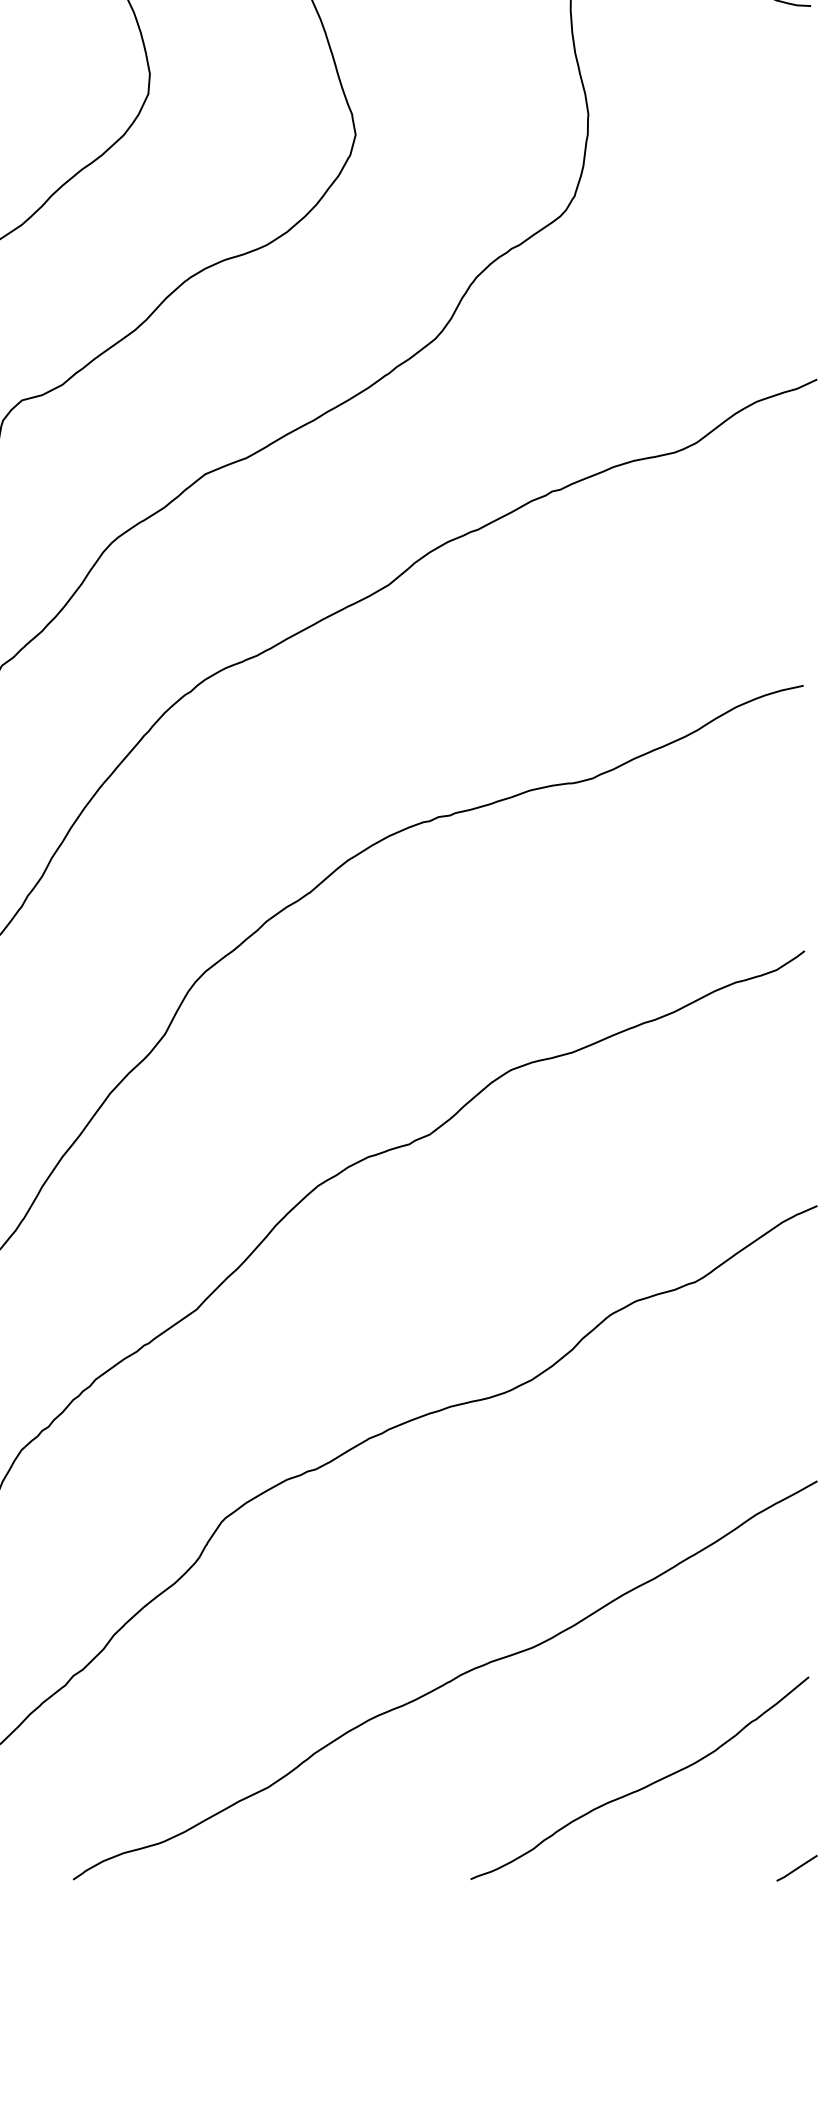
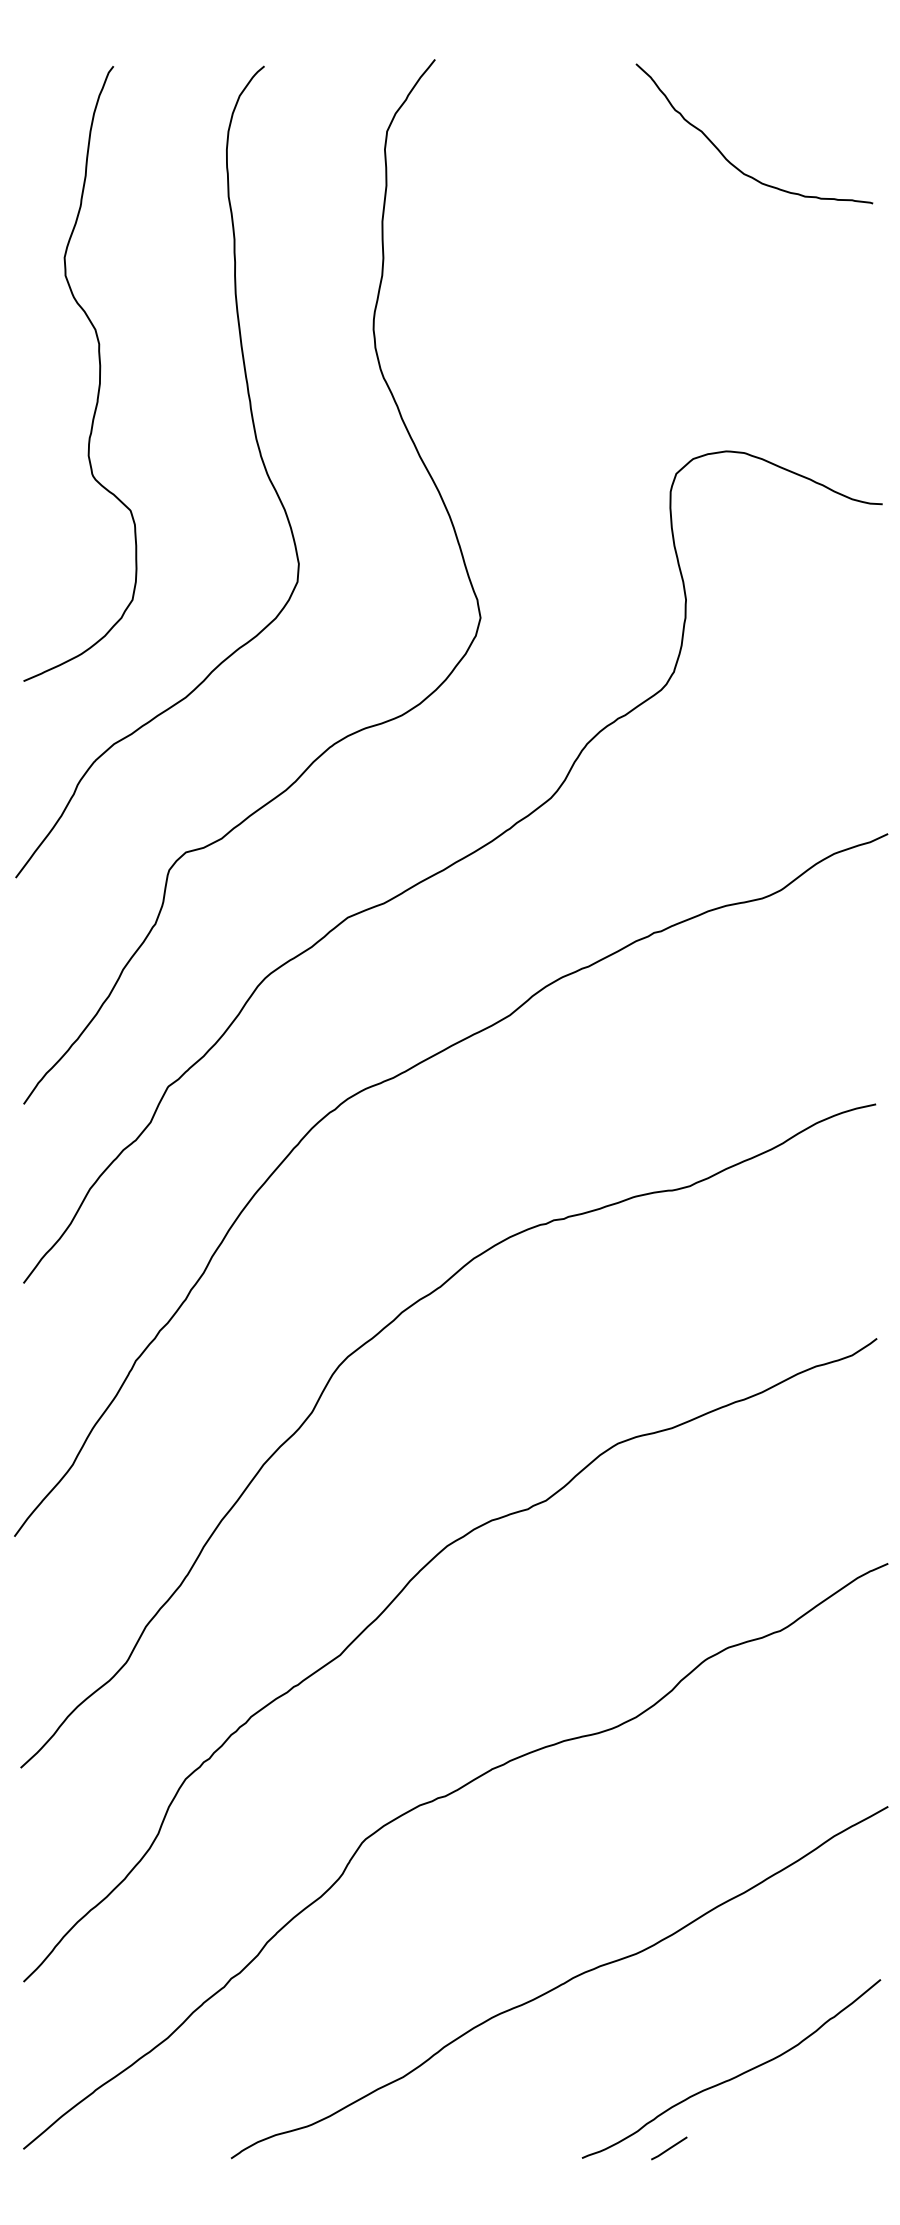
line: (797, 1868) -> (669, 2148), moved

